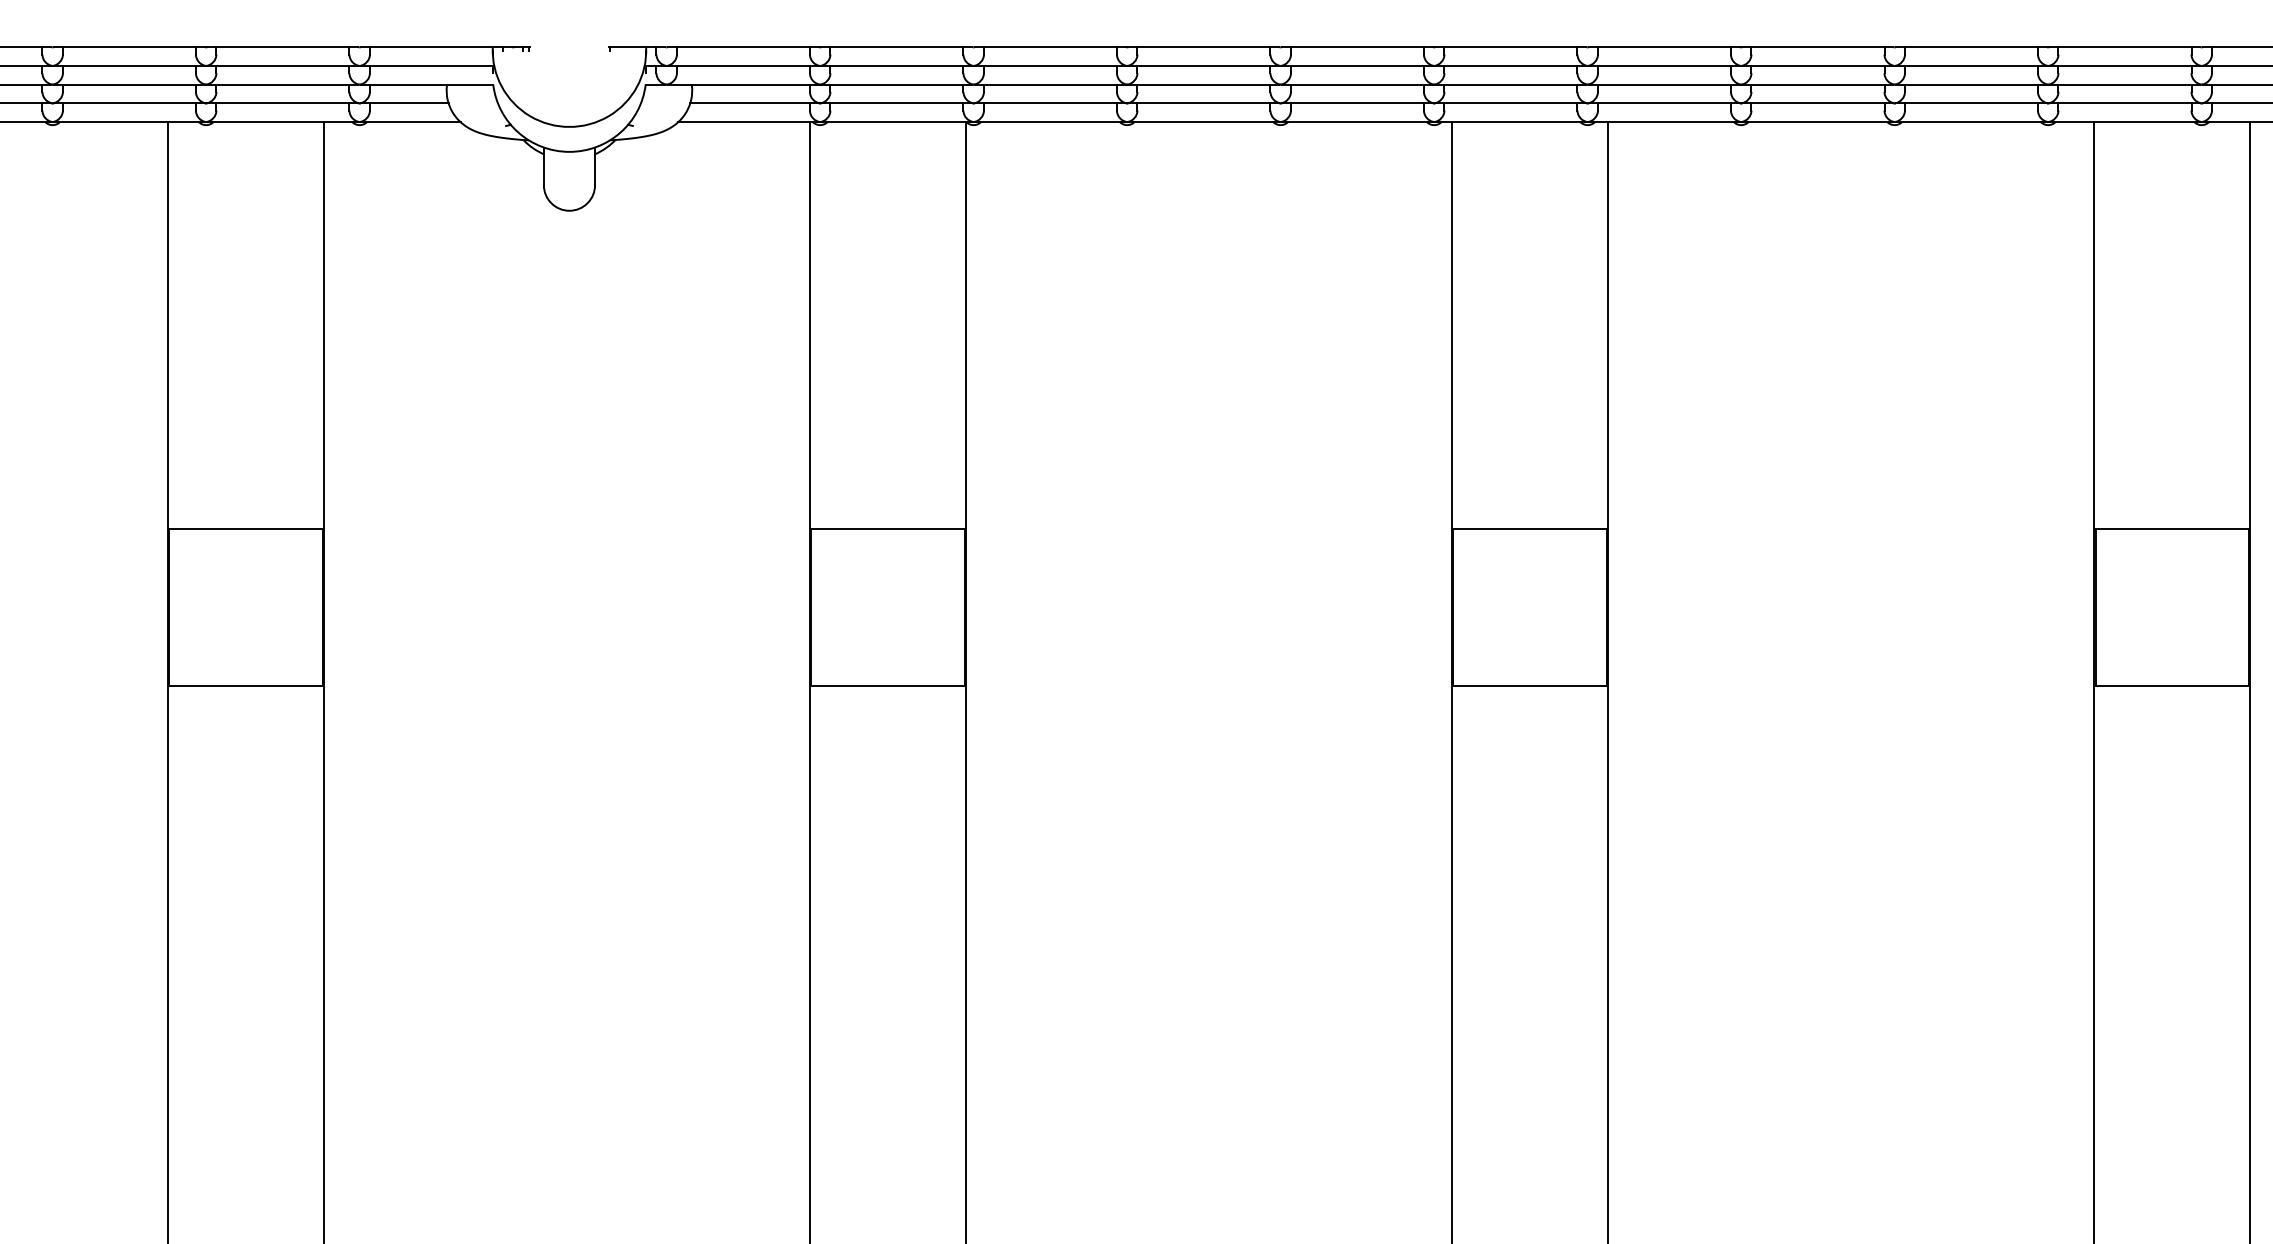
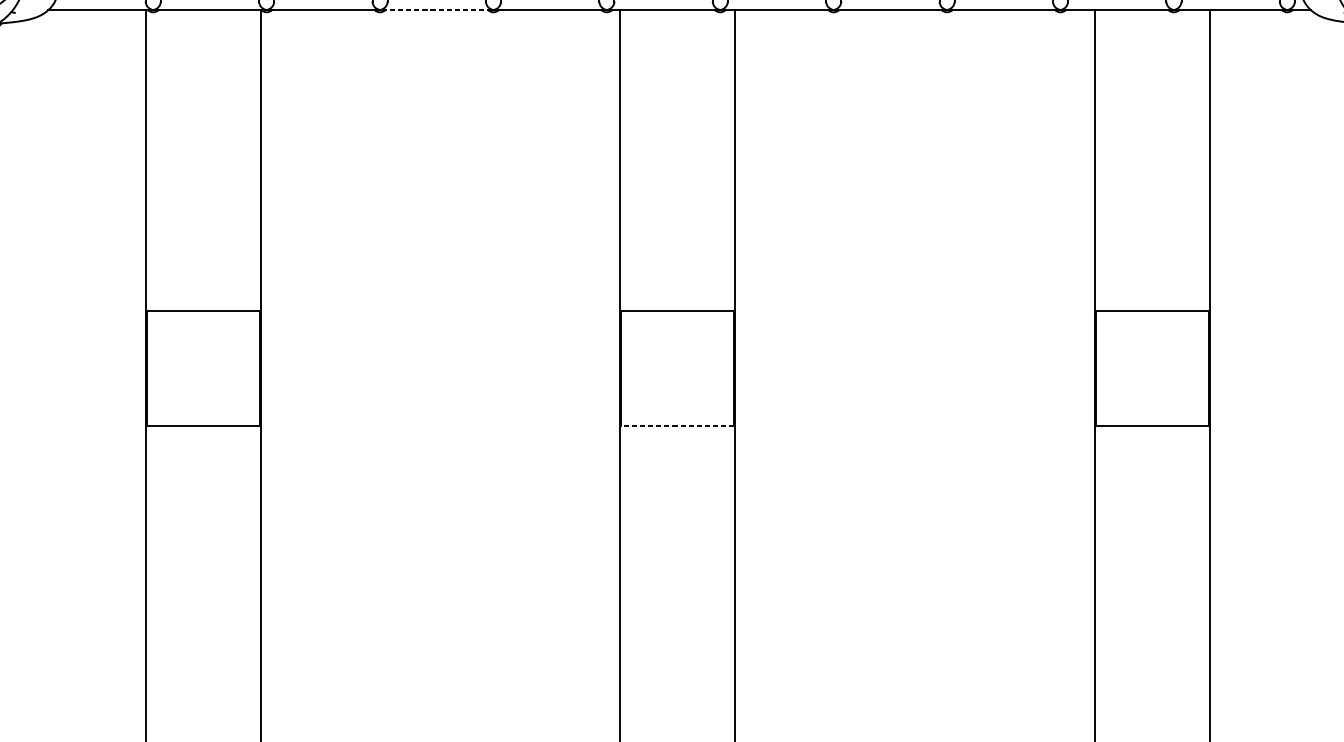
line: (1203, 122) -> (436, 10), solid -> dashed
line: (1530, 685) -> (678, 426), solid -> dashed

